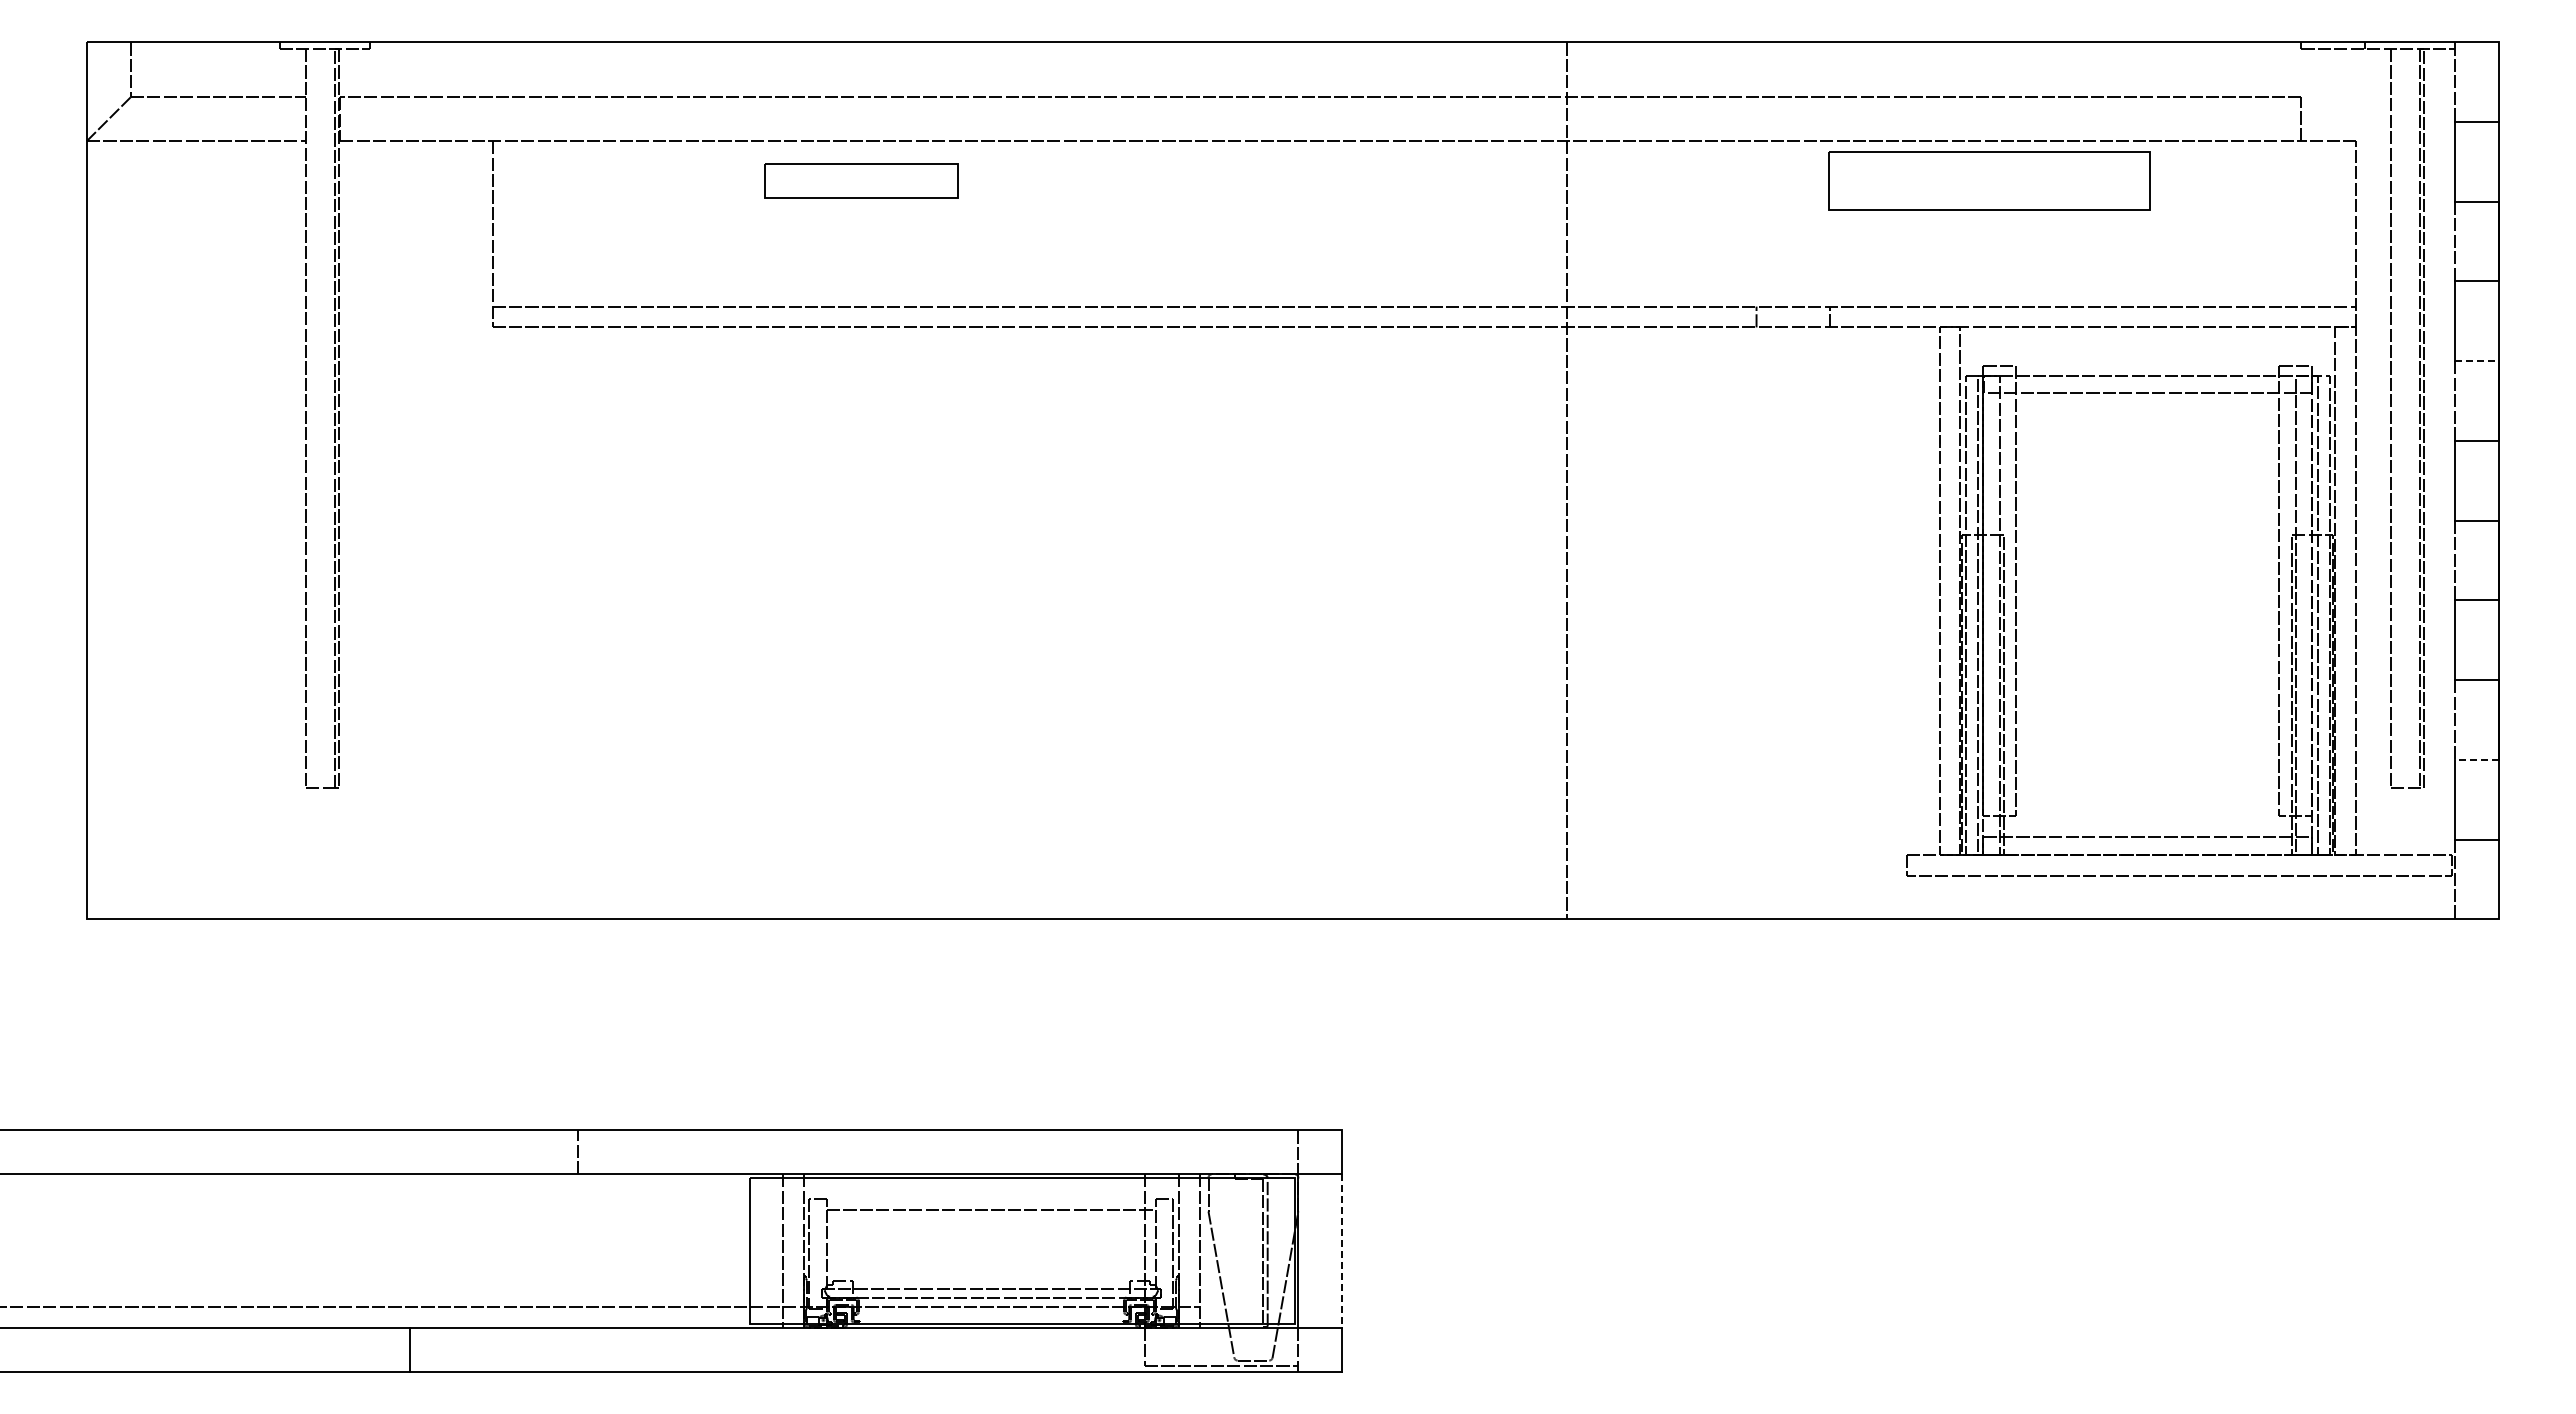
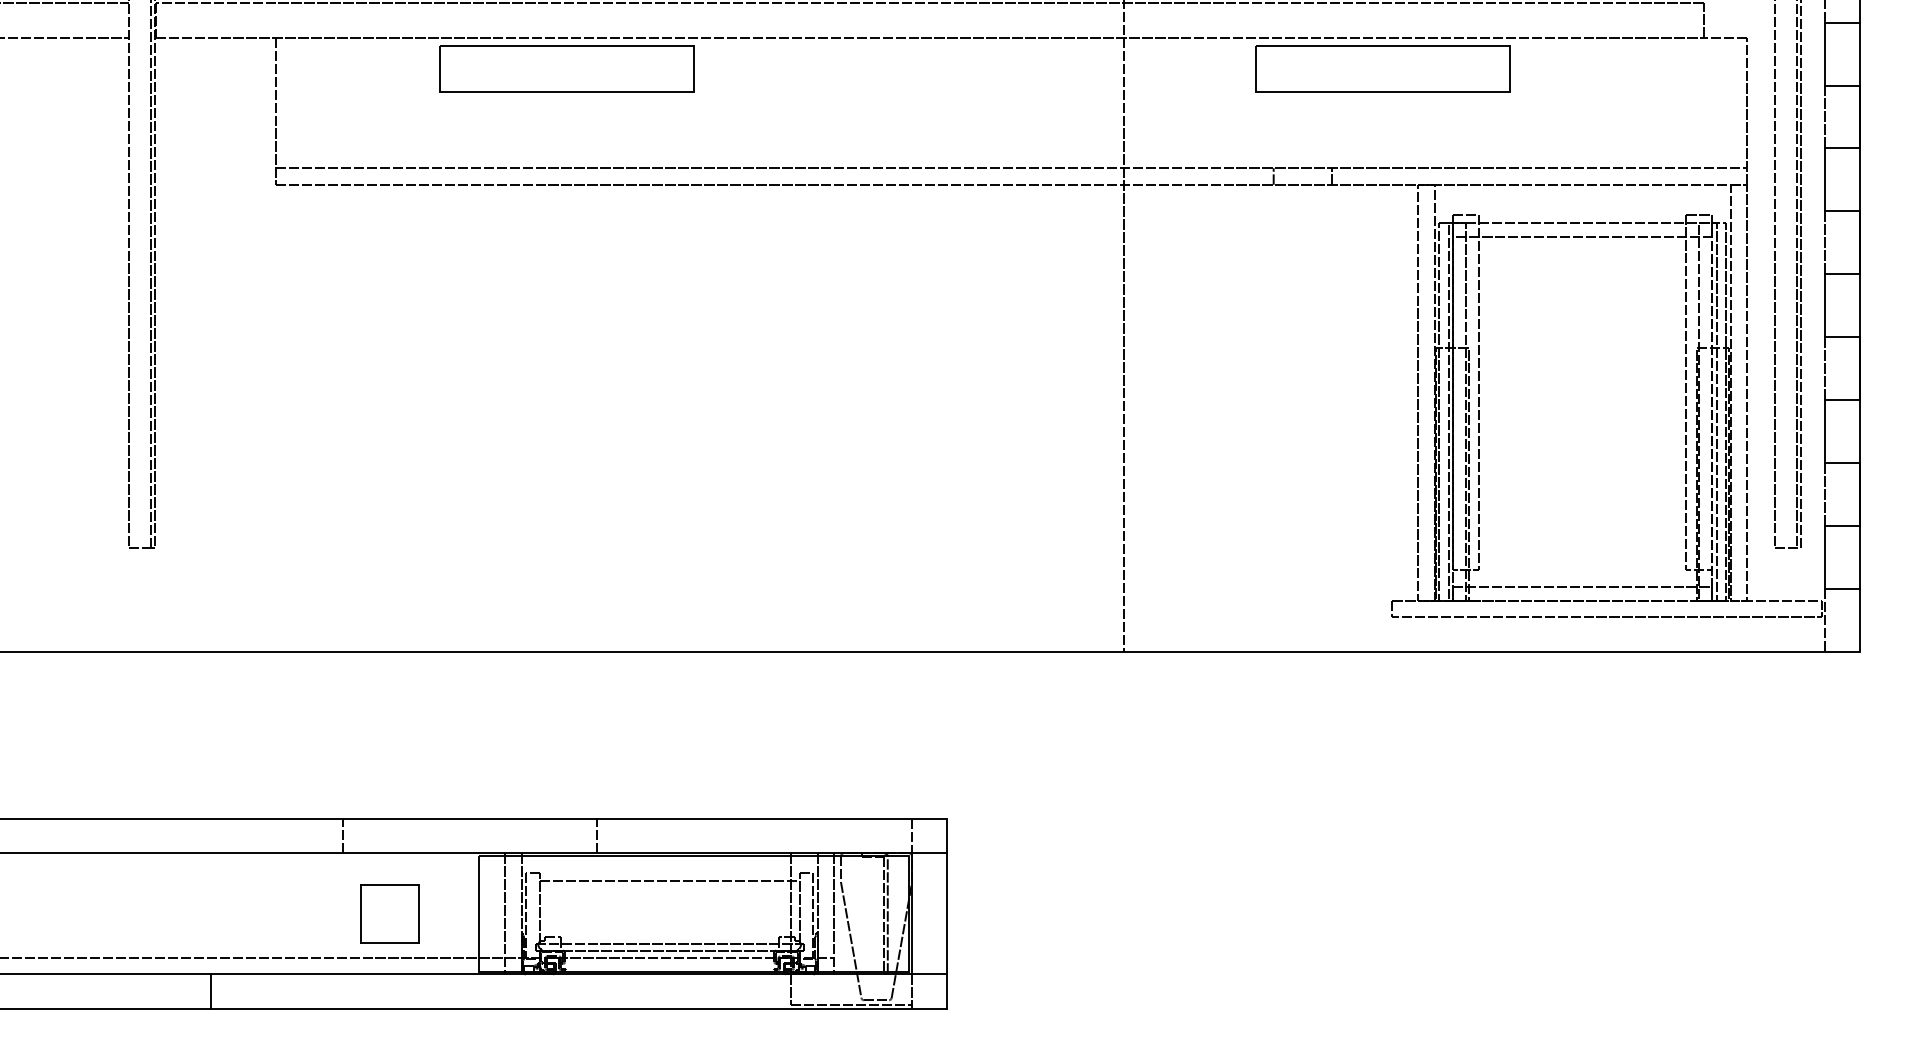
part: (861, 180) -> (567, 68), size x1.67
part: (1989, 180) -> (1383, 68), moved
line: (2476, 361) -> (1842, 211), dashed -> solid
line: (2476, 759) -> (1842, 525), dashed -> solid
line: (899, 1152) -> (597, 836), added
part: (636, 1250) -> (389, 913), added
line: (1342, 1251) -> (946, 914), dashed -> solid

